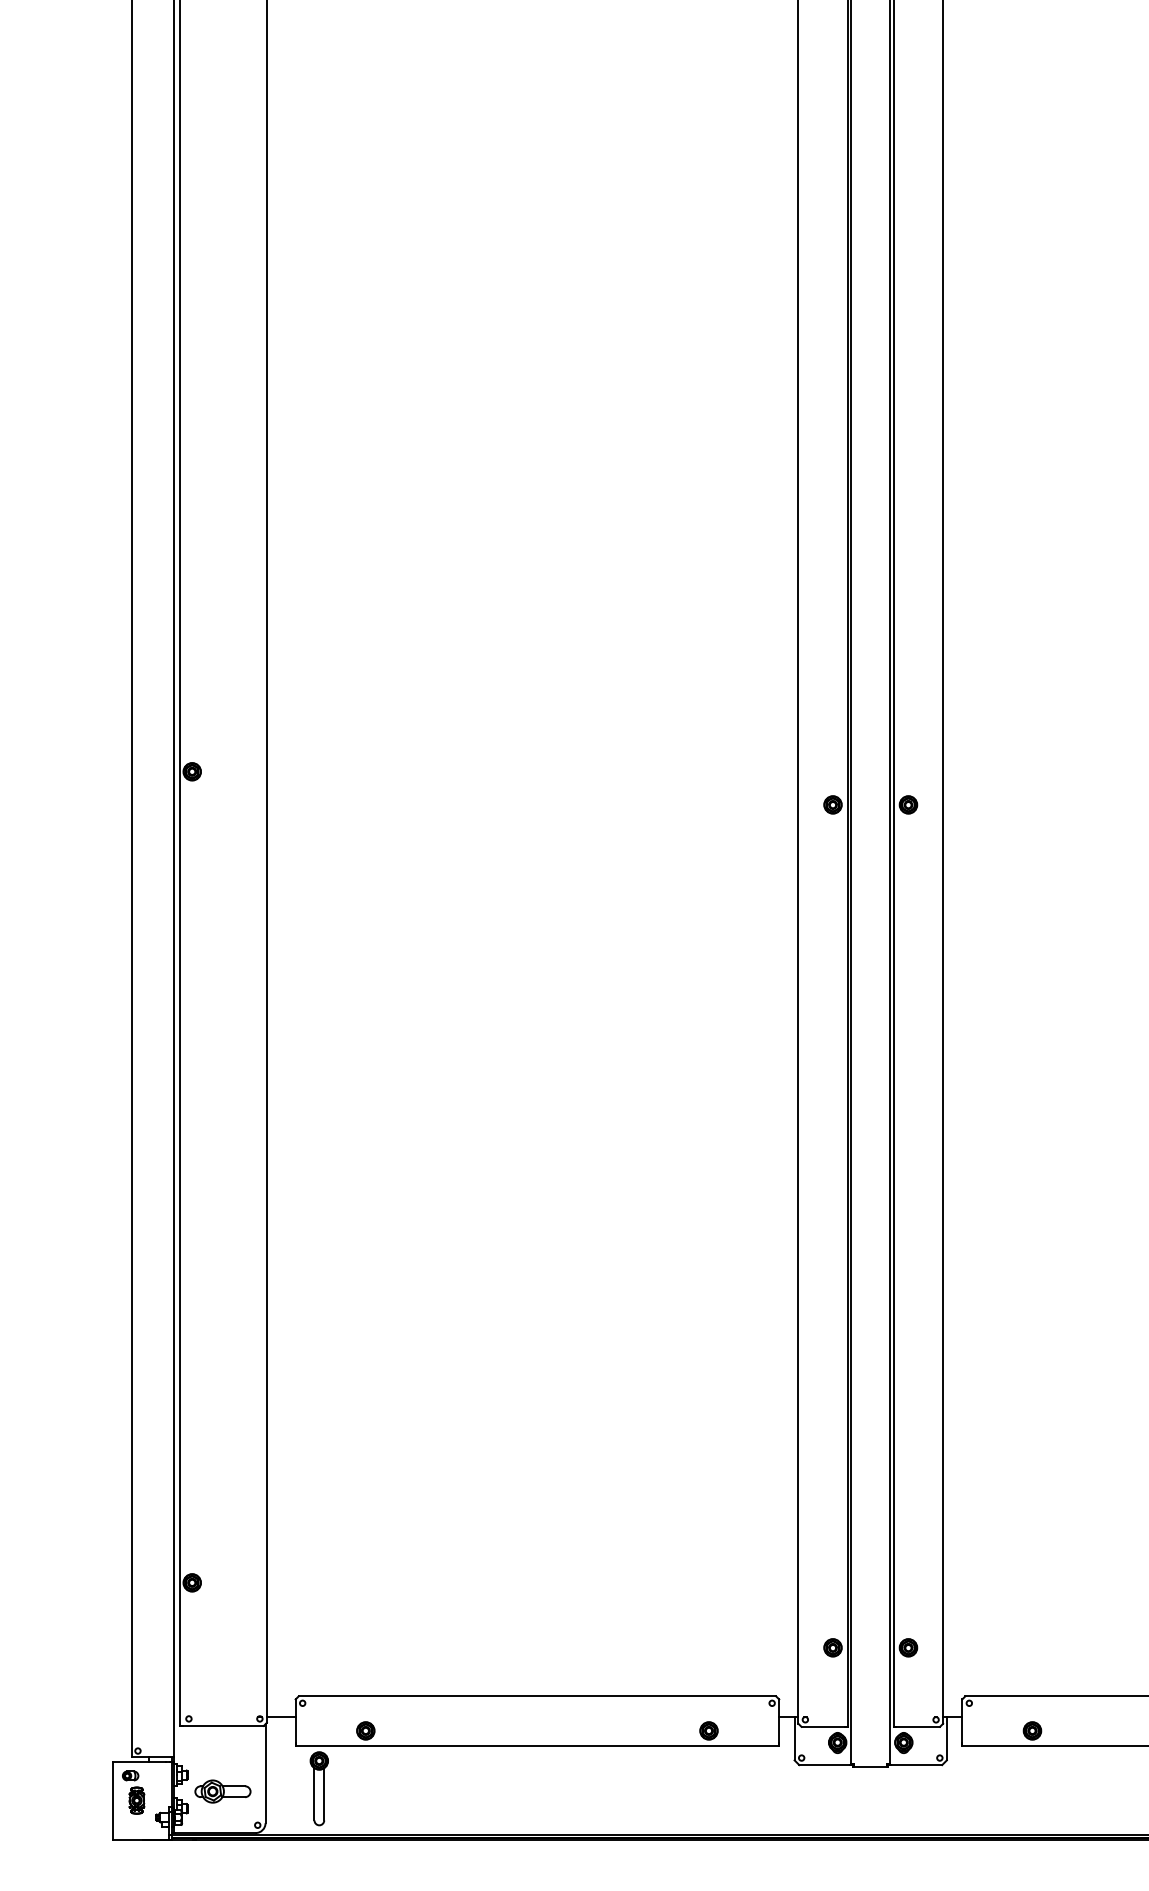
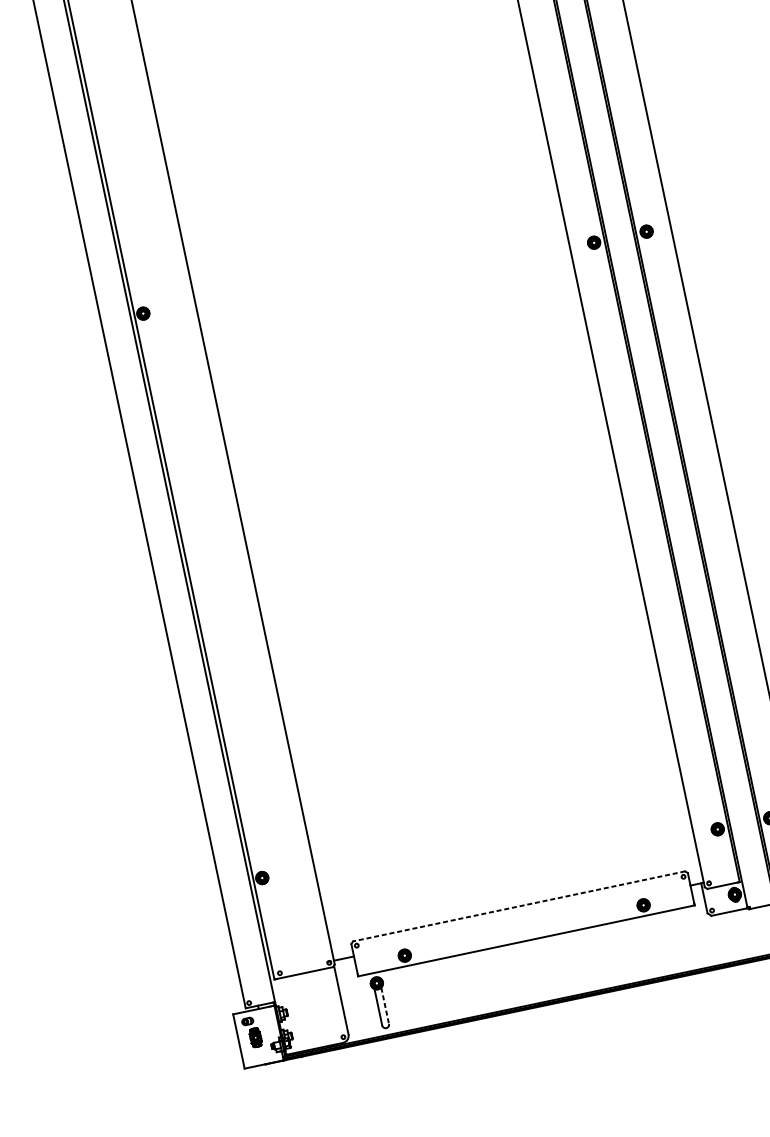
line: (537, 1696) -> (519, 906), solid -> dashed
part: (222, 1791) -> (313, 1018), removed
line: (324, 1794) -> (385, 1005), solid -> dashed

